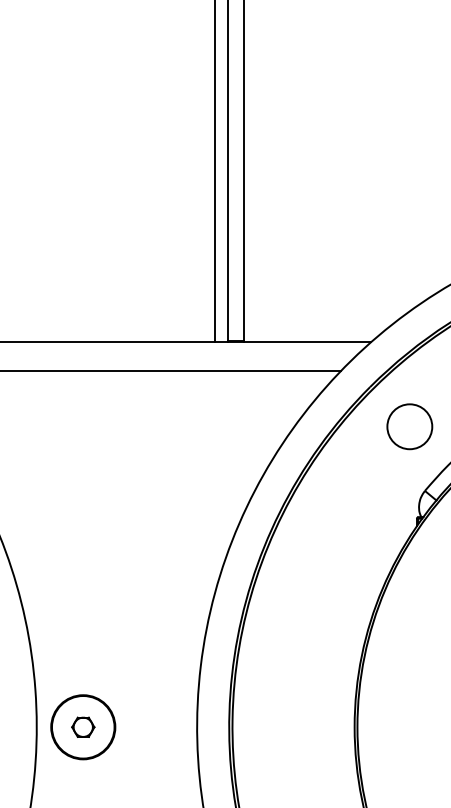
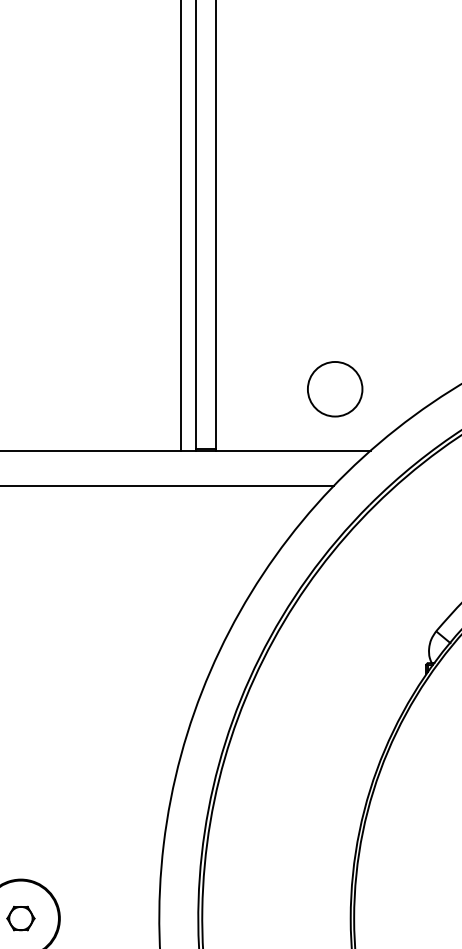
circle: (409, 426) -> (334, 388), moved

